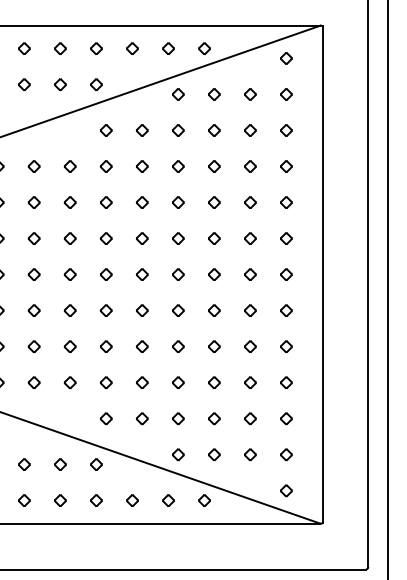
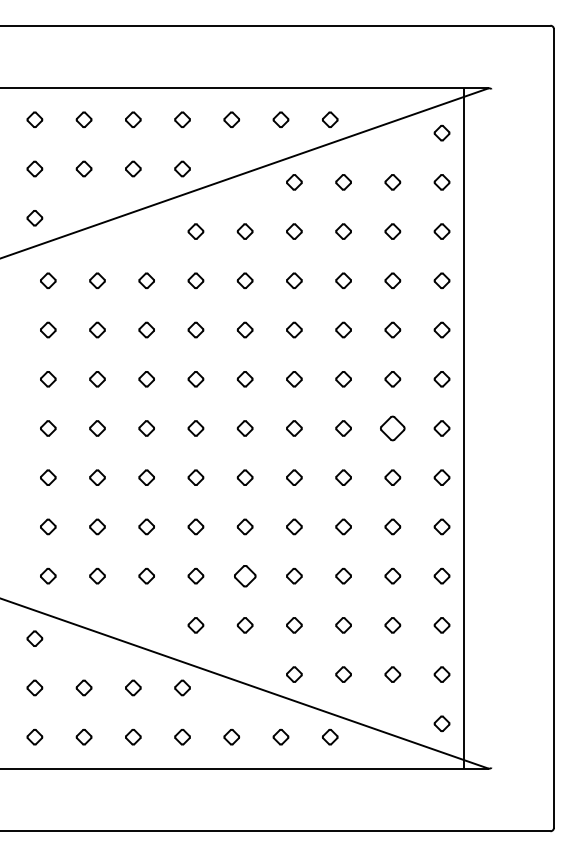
part: (250, 274) -> (392, 428), size x1.6
line: (322, 274) -> (464, 428), moved
part: (141, 382) -> (244, 575), size x1.4

